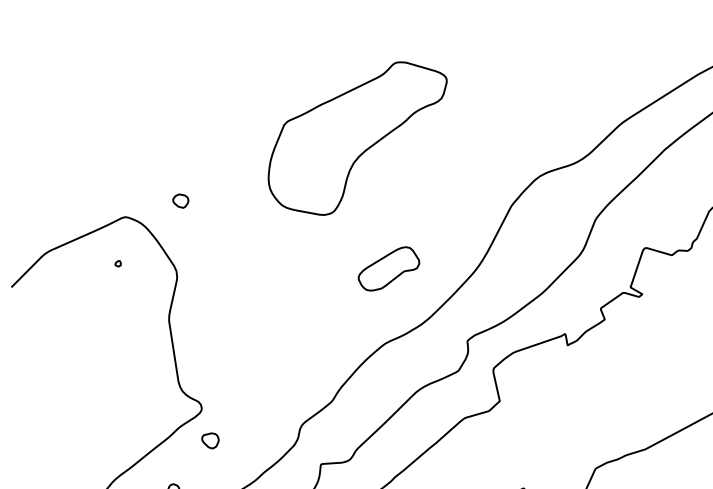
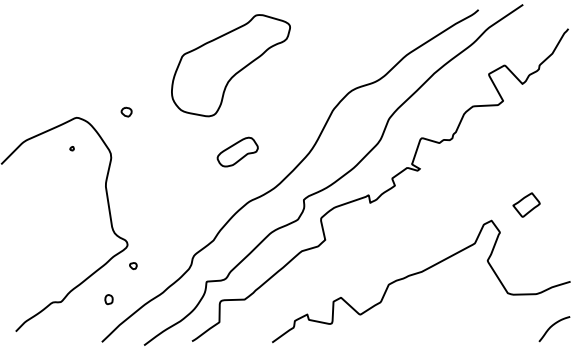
part: (180, 200) -> (126, 111), moved
part: (388, 267) -> (237, 151), moved
part: (210, 439) -> (133, 265), size x0.62

